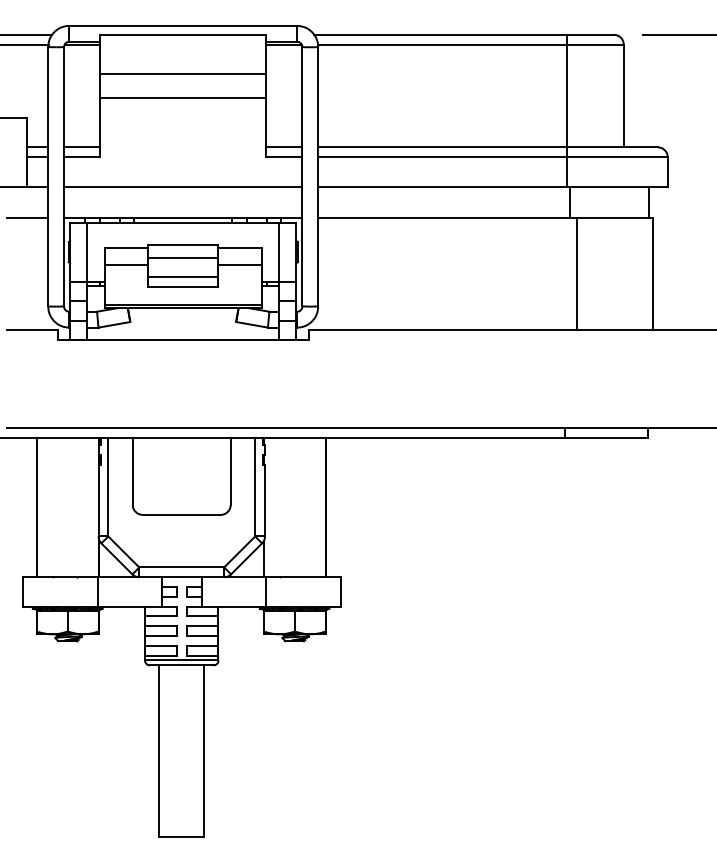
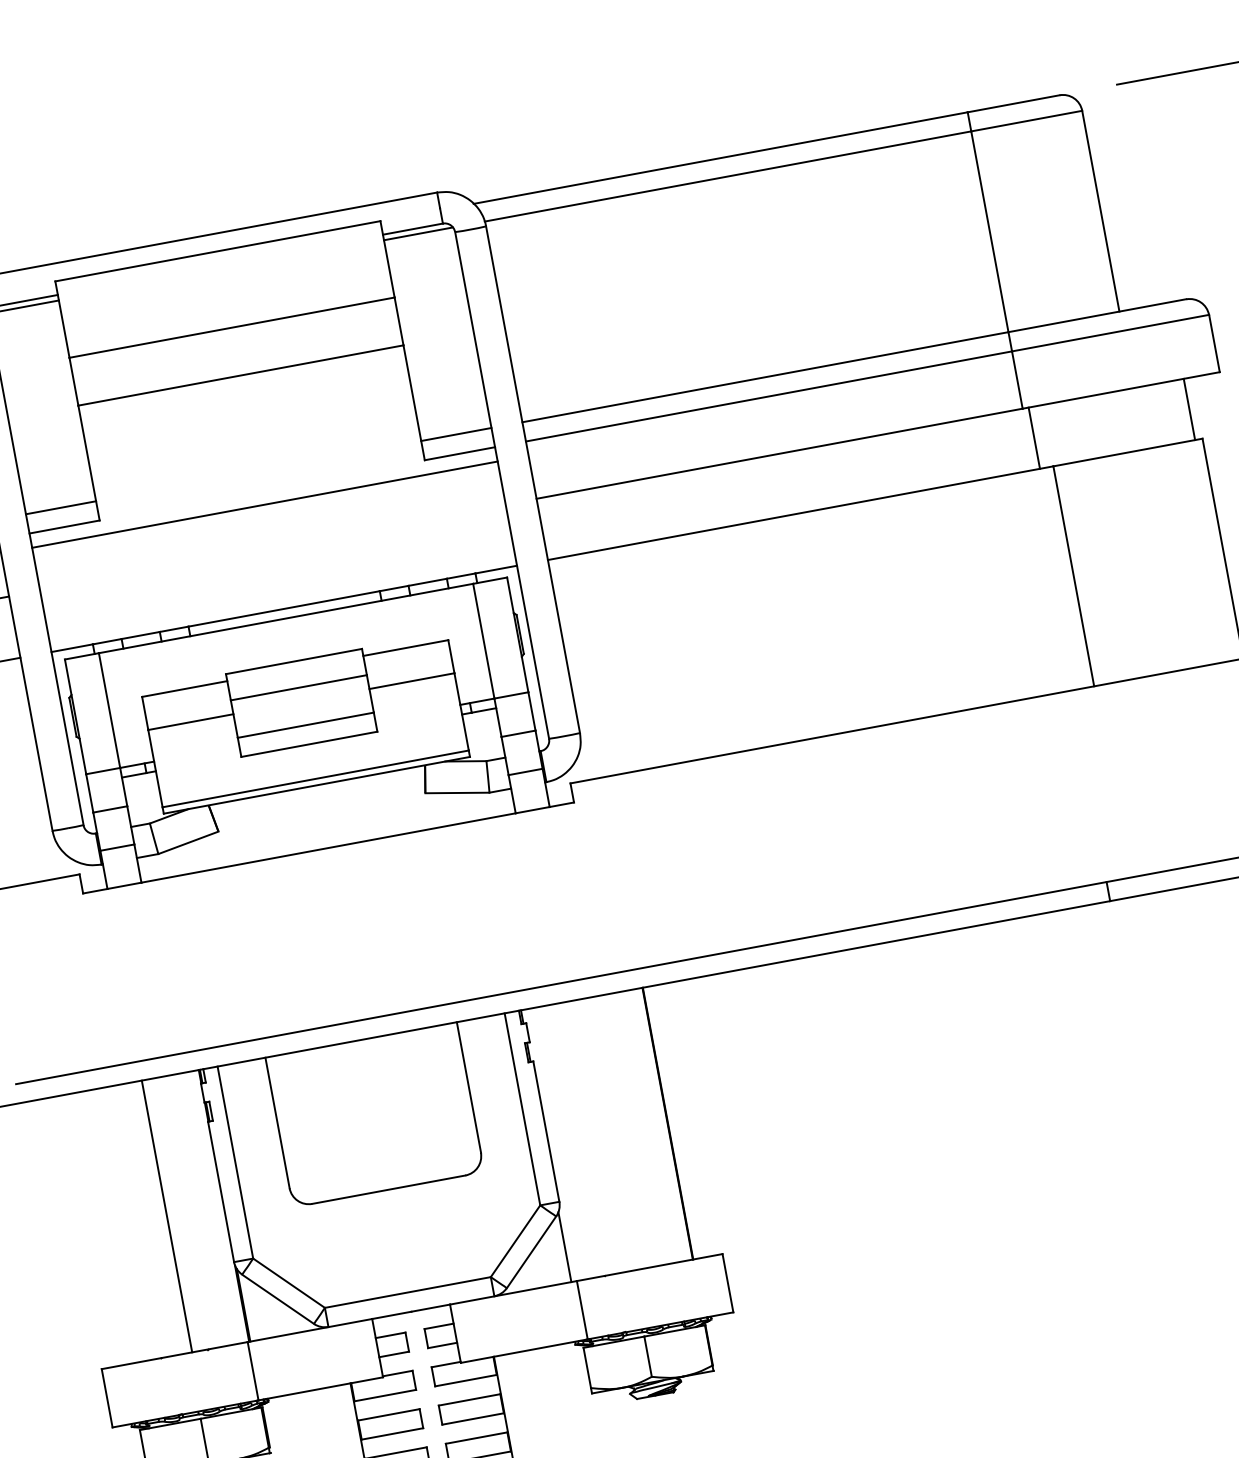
line: (183, 186) -> (265, 504), moved
line: (36, 507) -> (166, 1216), moved

